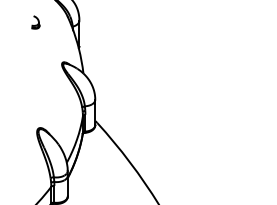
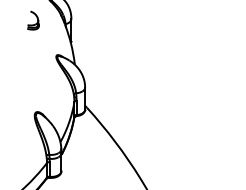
part: (35, 22) -> (33, 20), size x1.67

